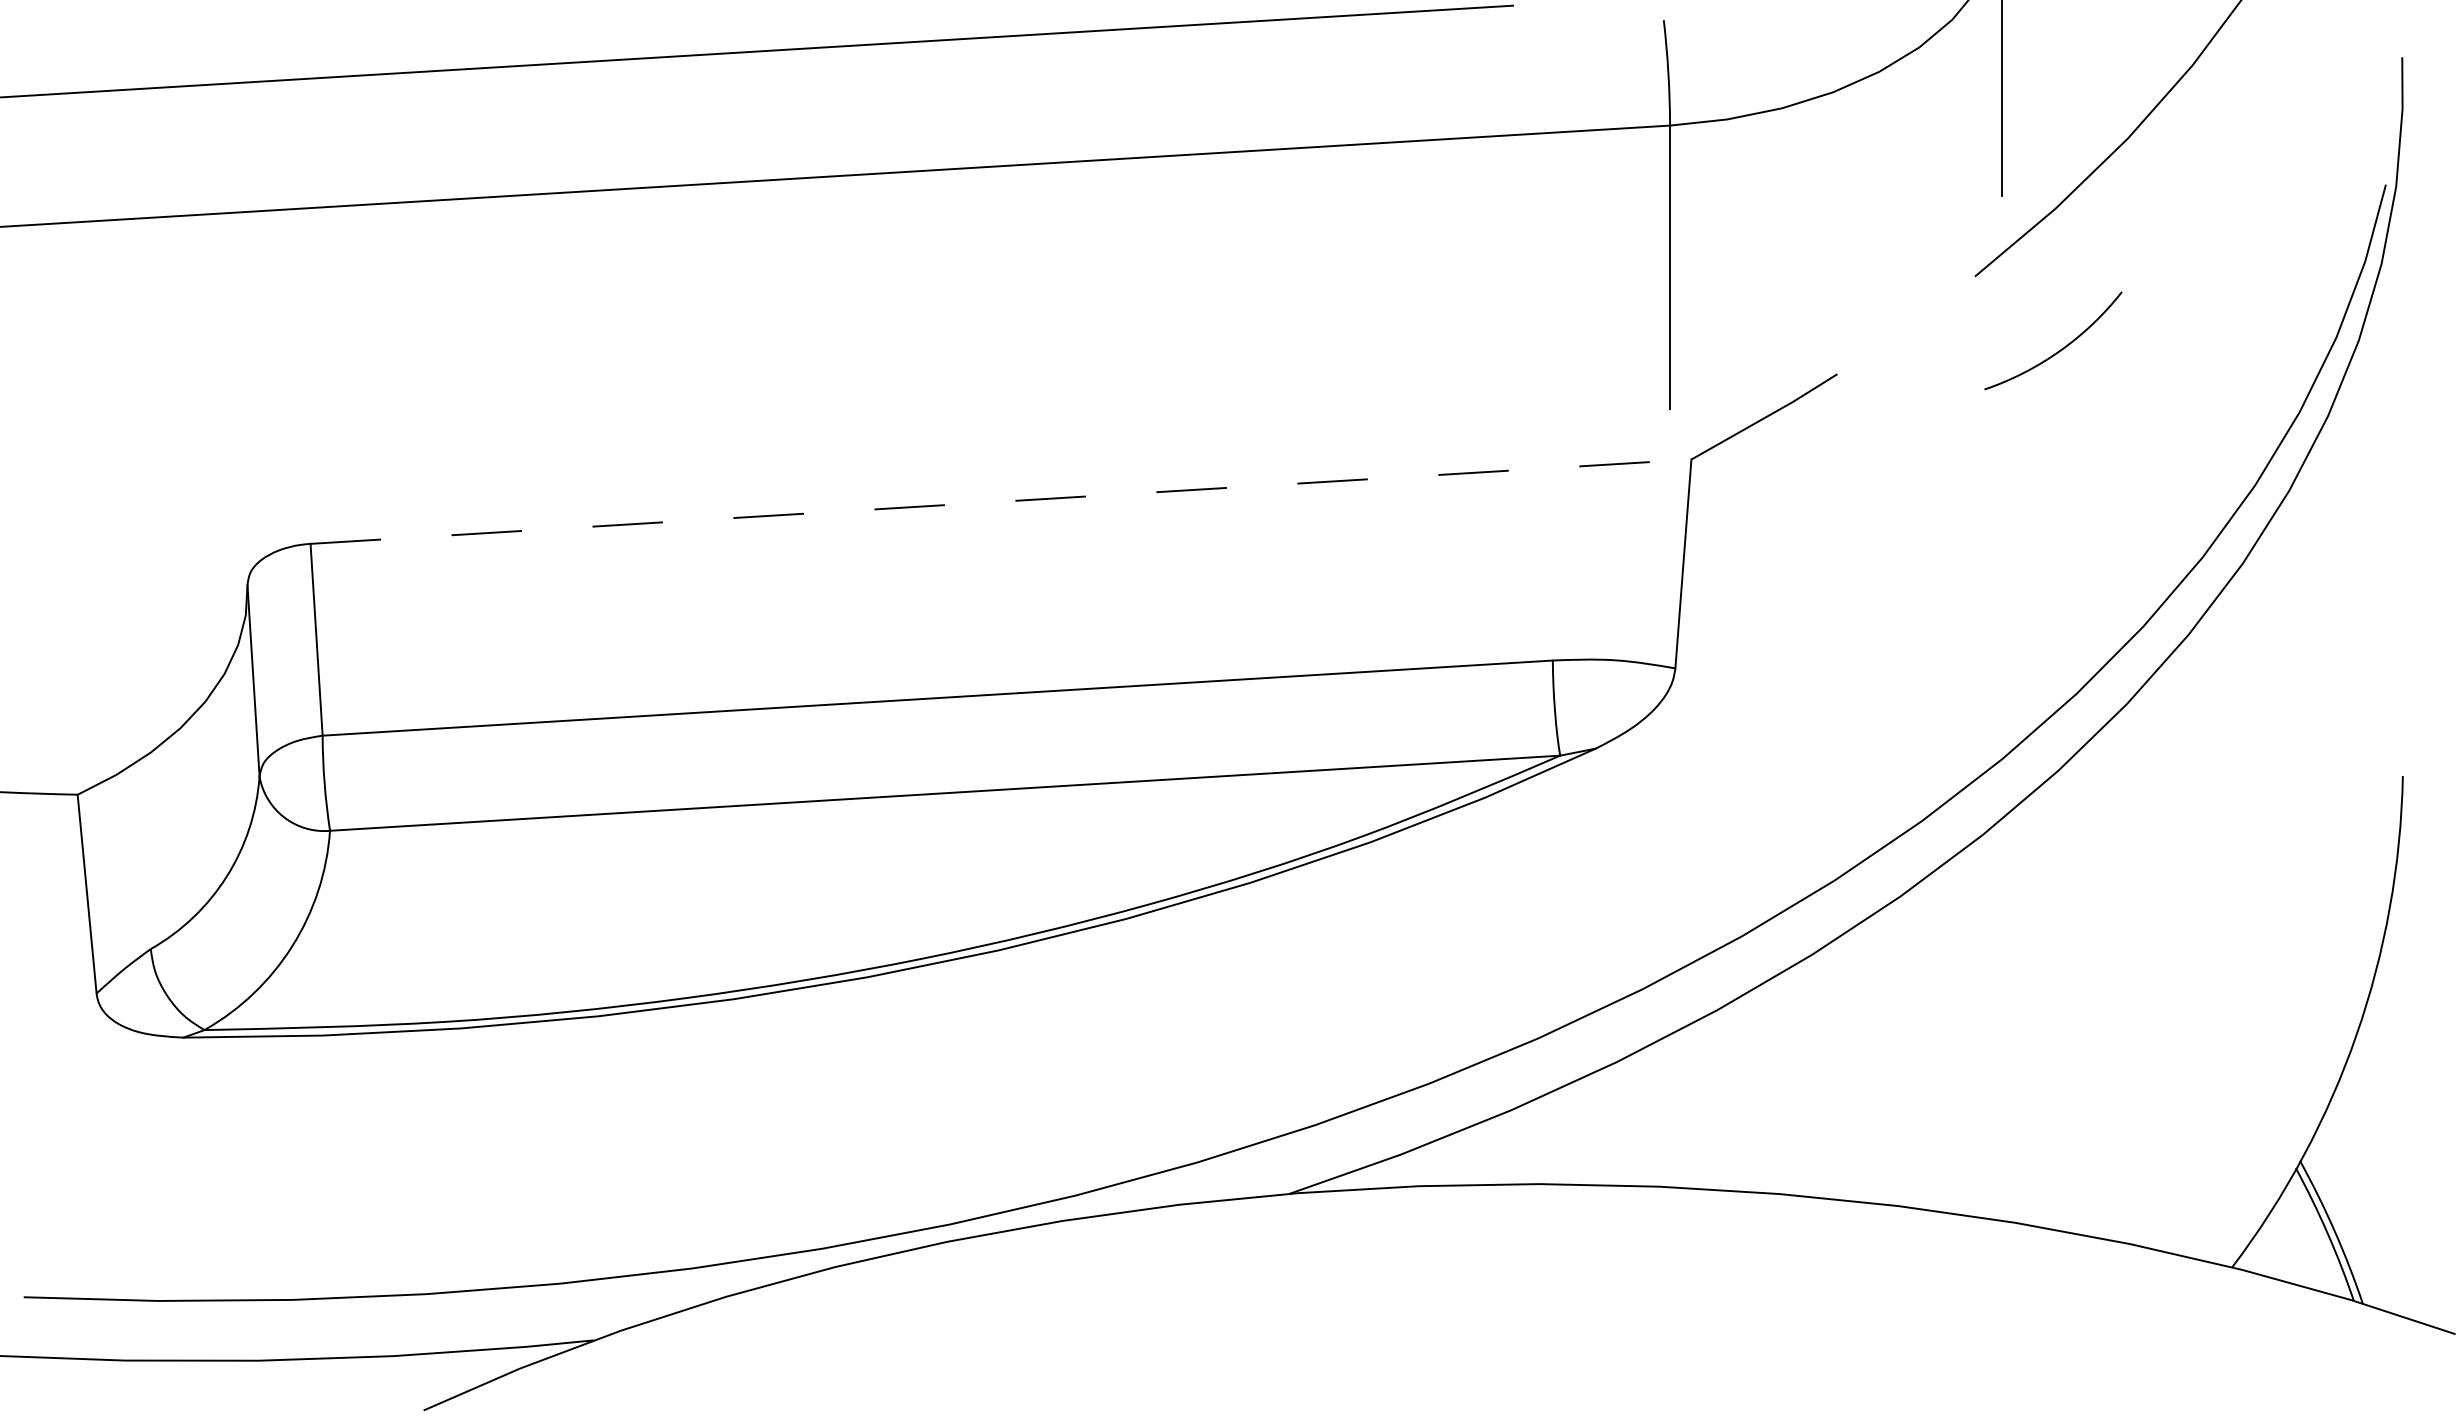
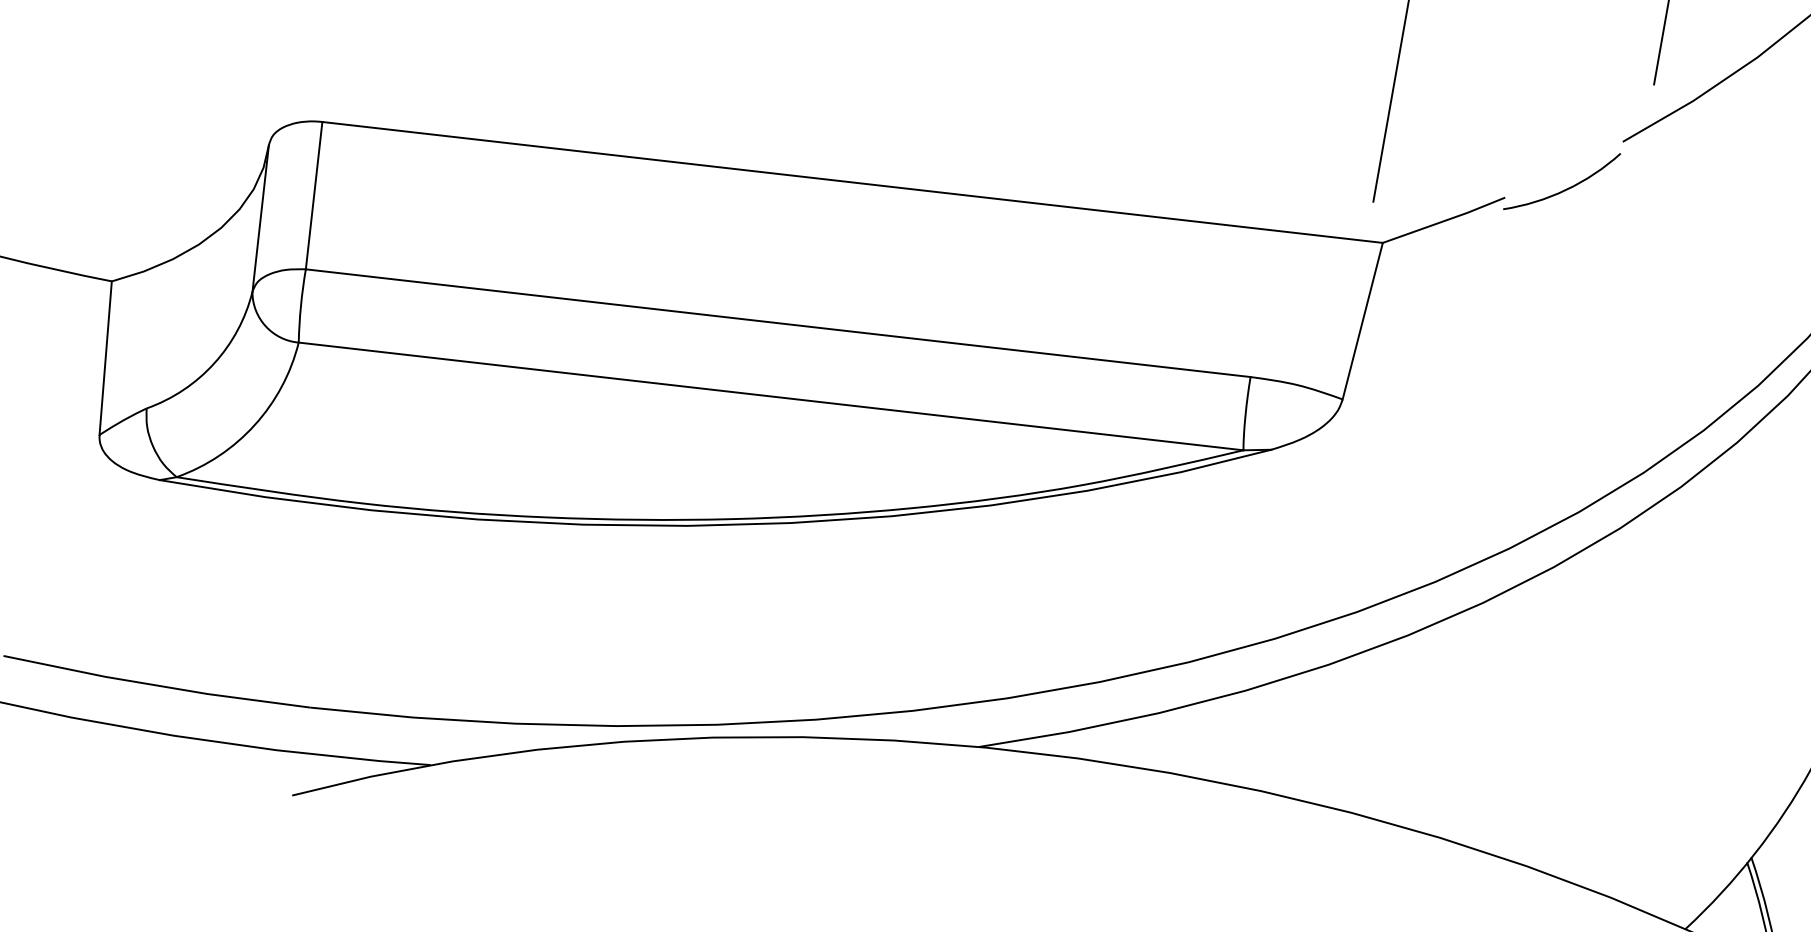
arc: (2058, 350) -> (1564, 189), moved
line: (1001, 501) -> (853, 182), dashed -> solid

